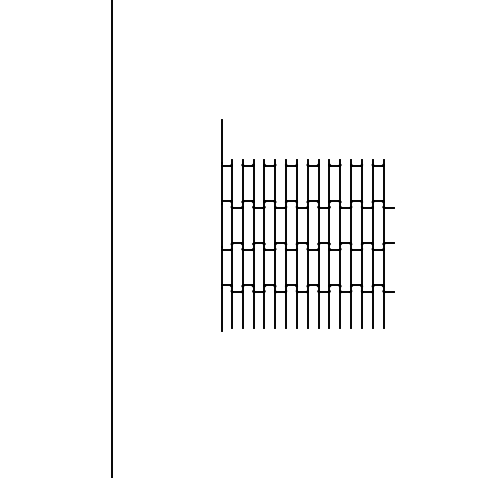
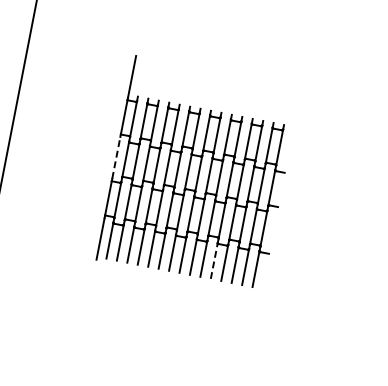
line: (222, 225) -> (116, 157), solid -> dashed
line: (340, 309) -> (214, 260), solid -> dashed

